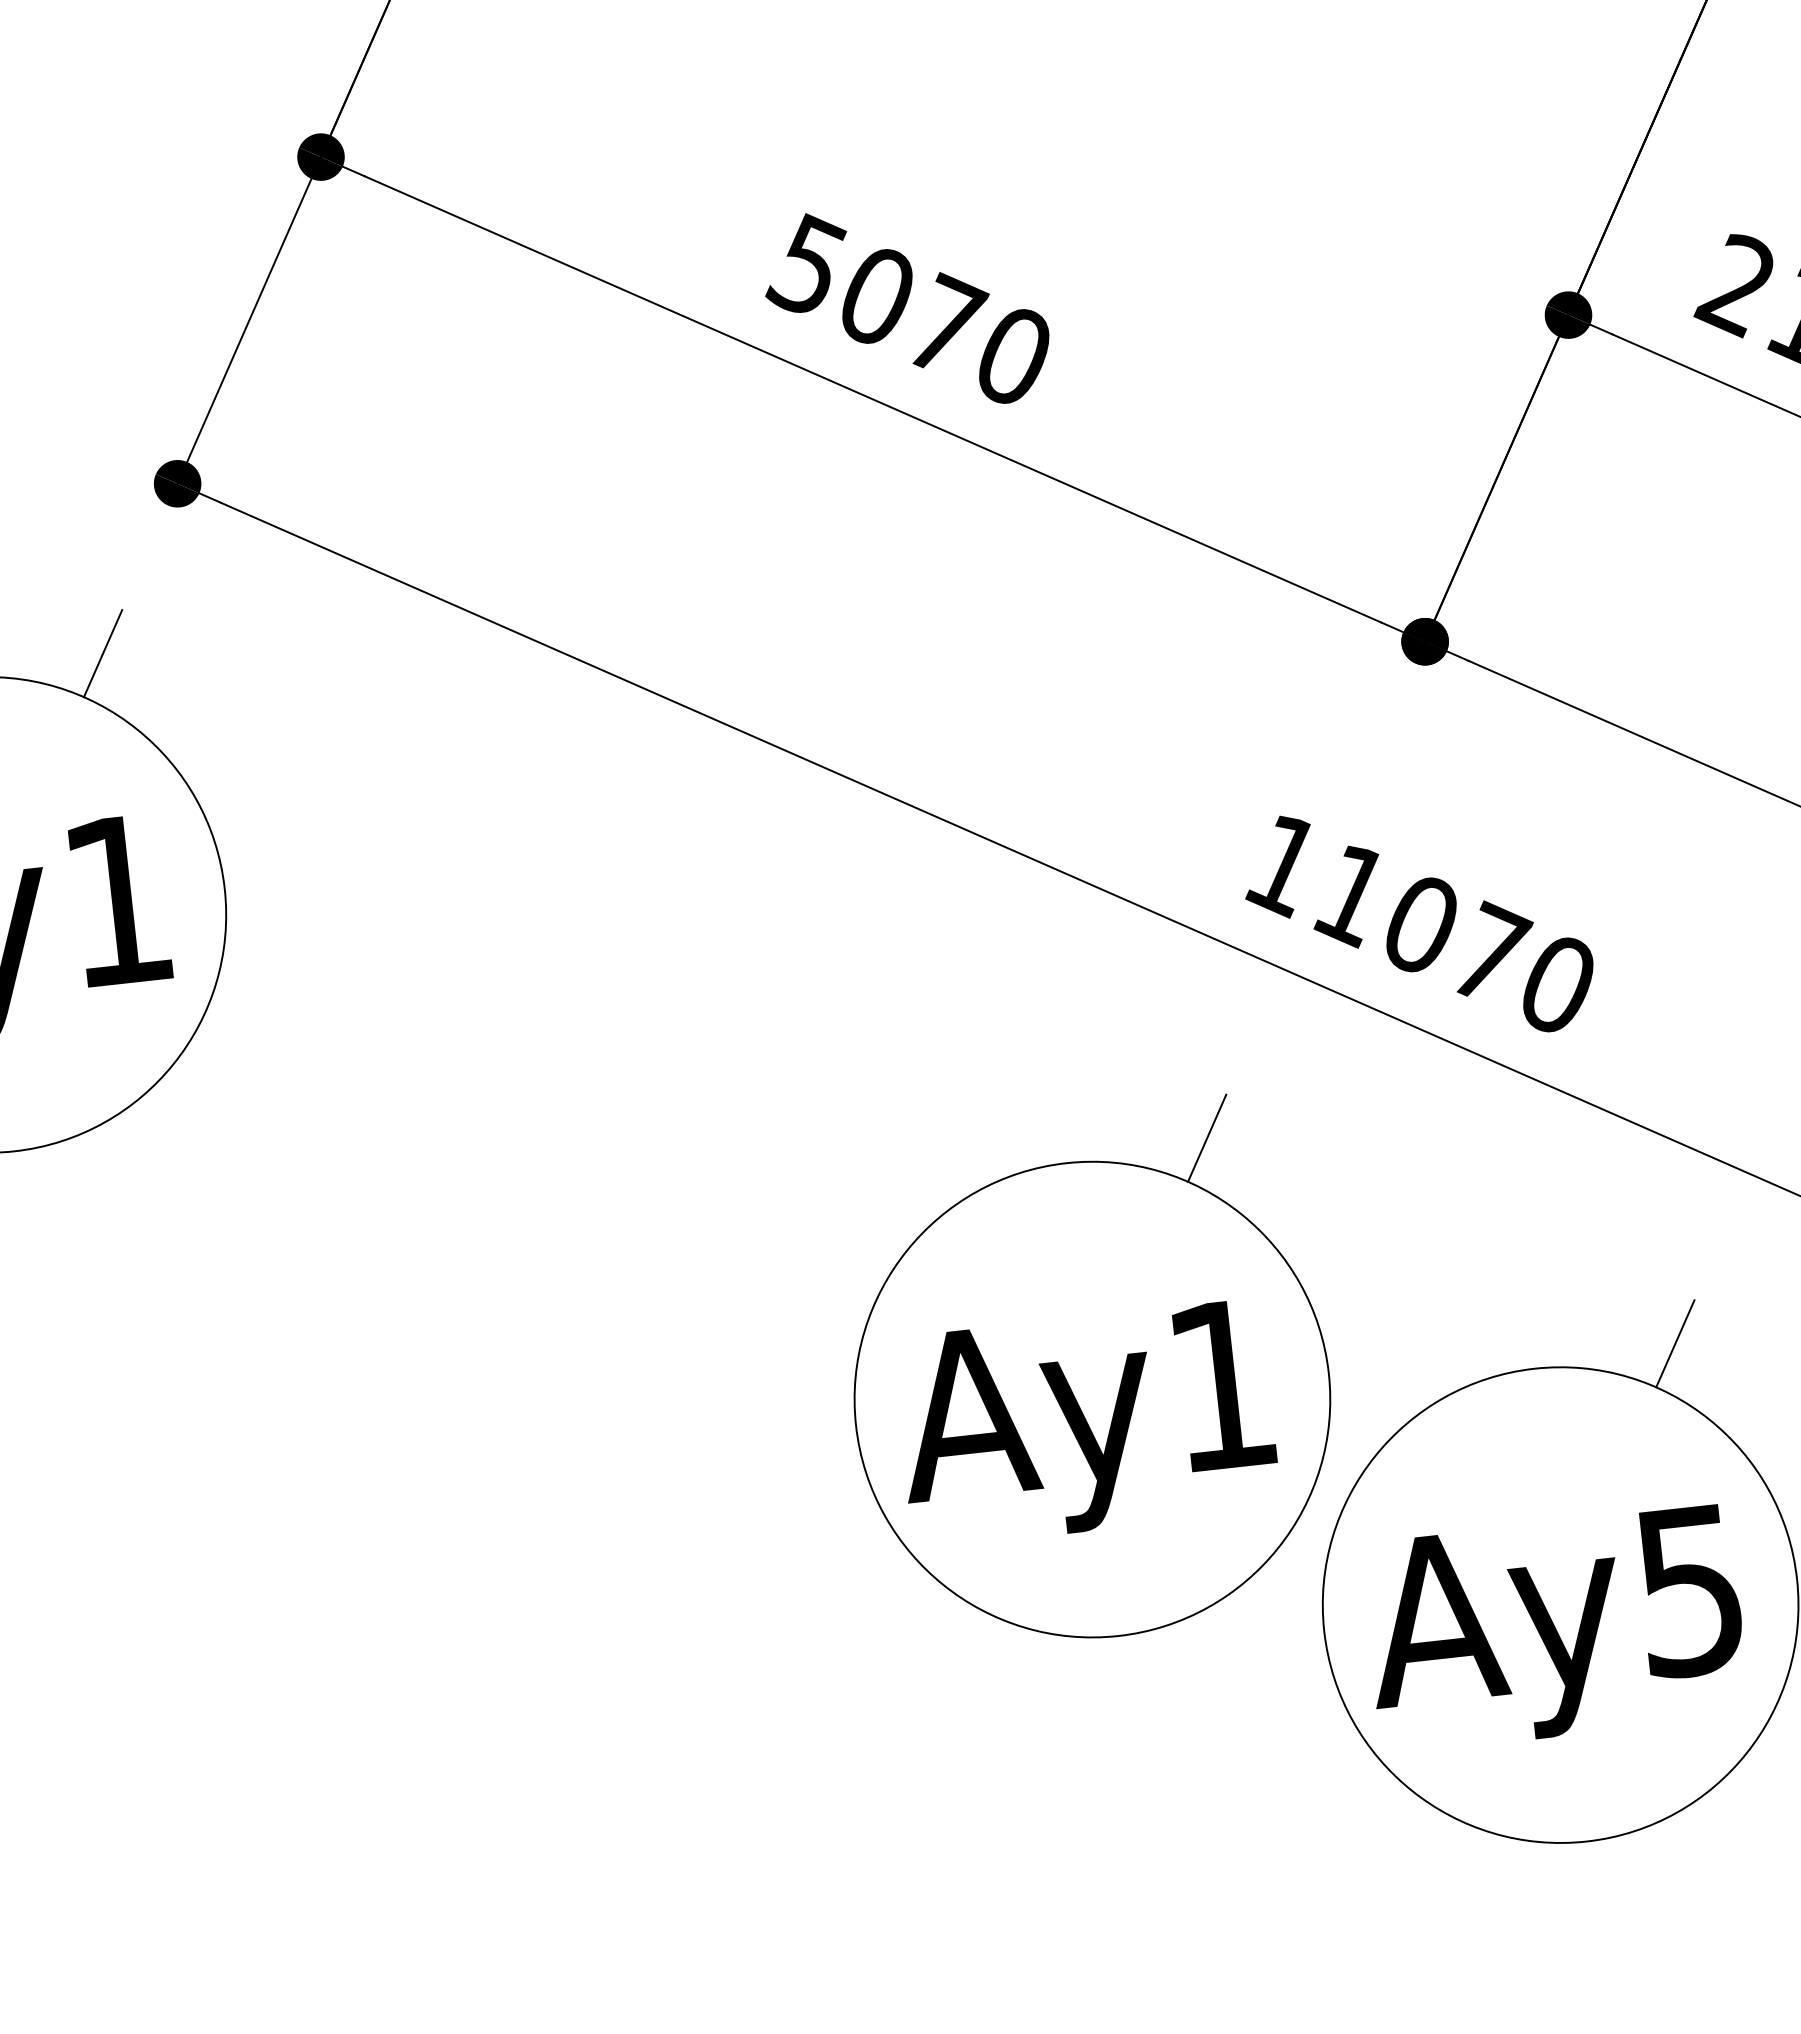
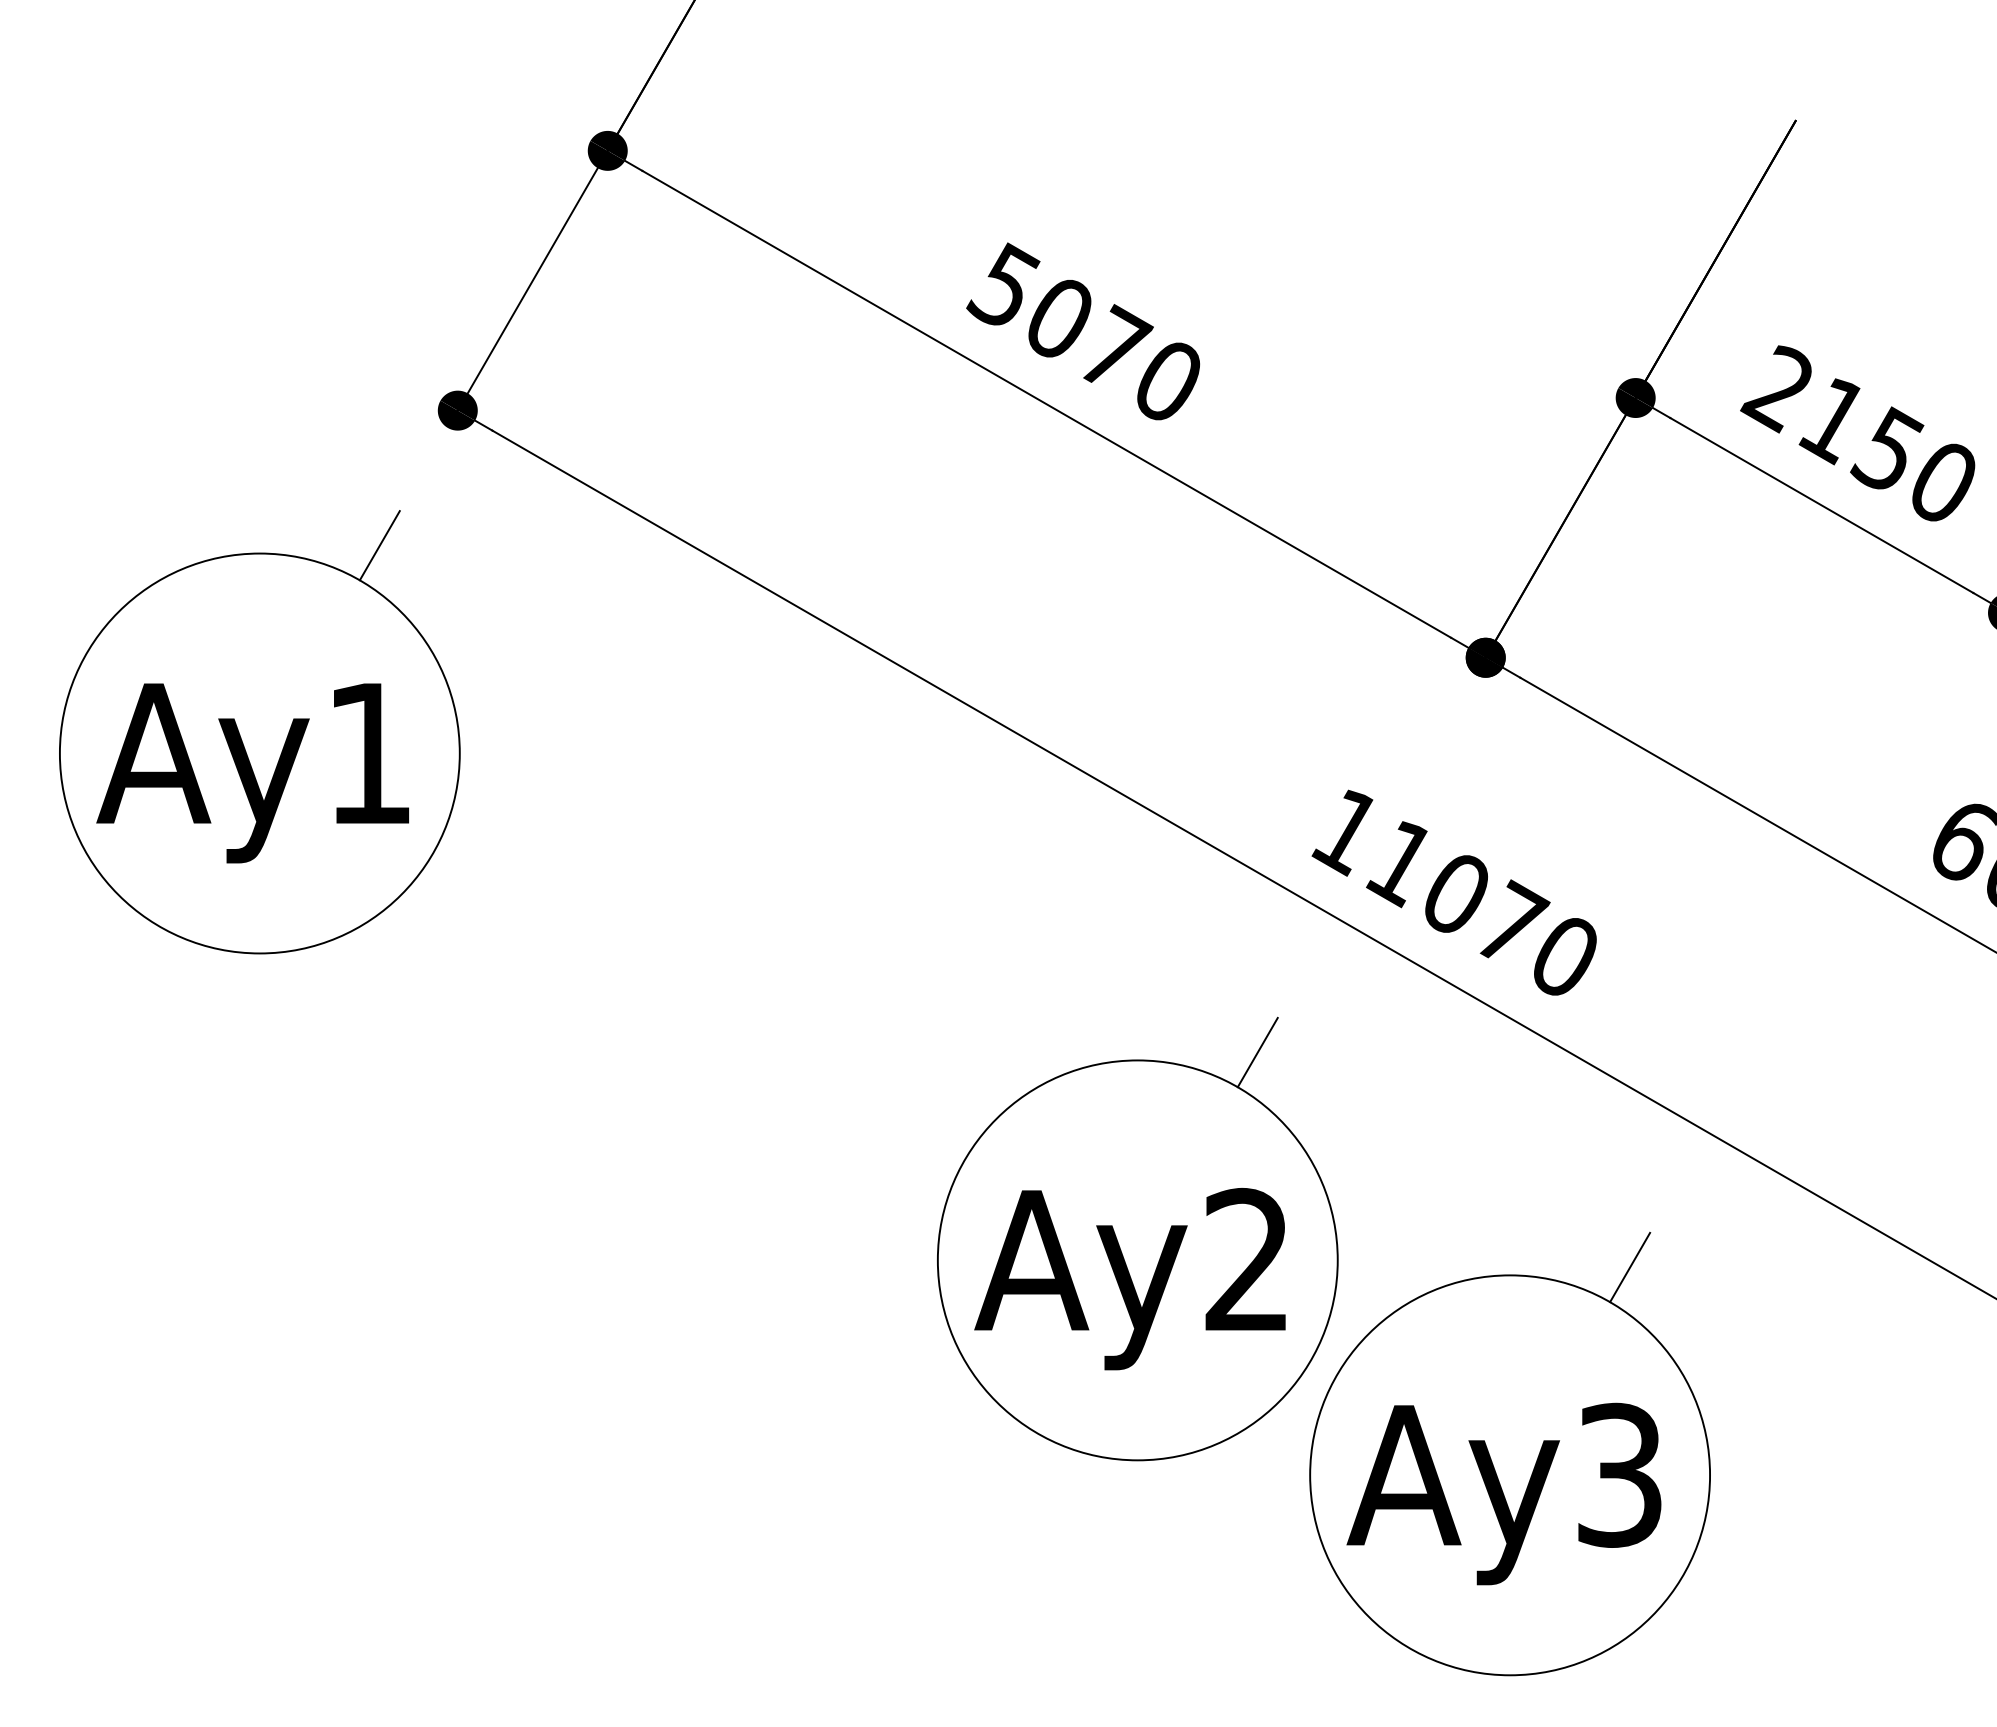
text: (1219, 1383) -> (1245, 1258), Ay1 -> Ay2
text: (1689, 1589) -> (1619, 1474), Ay5 -> Ay3

